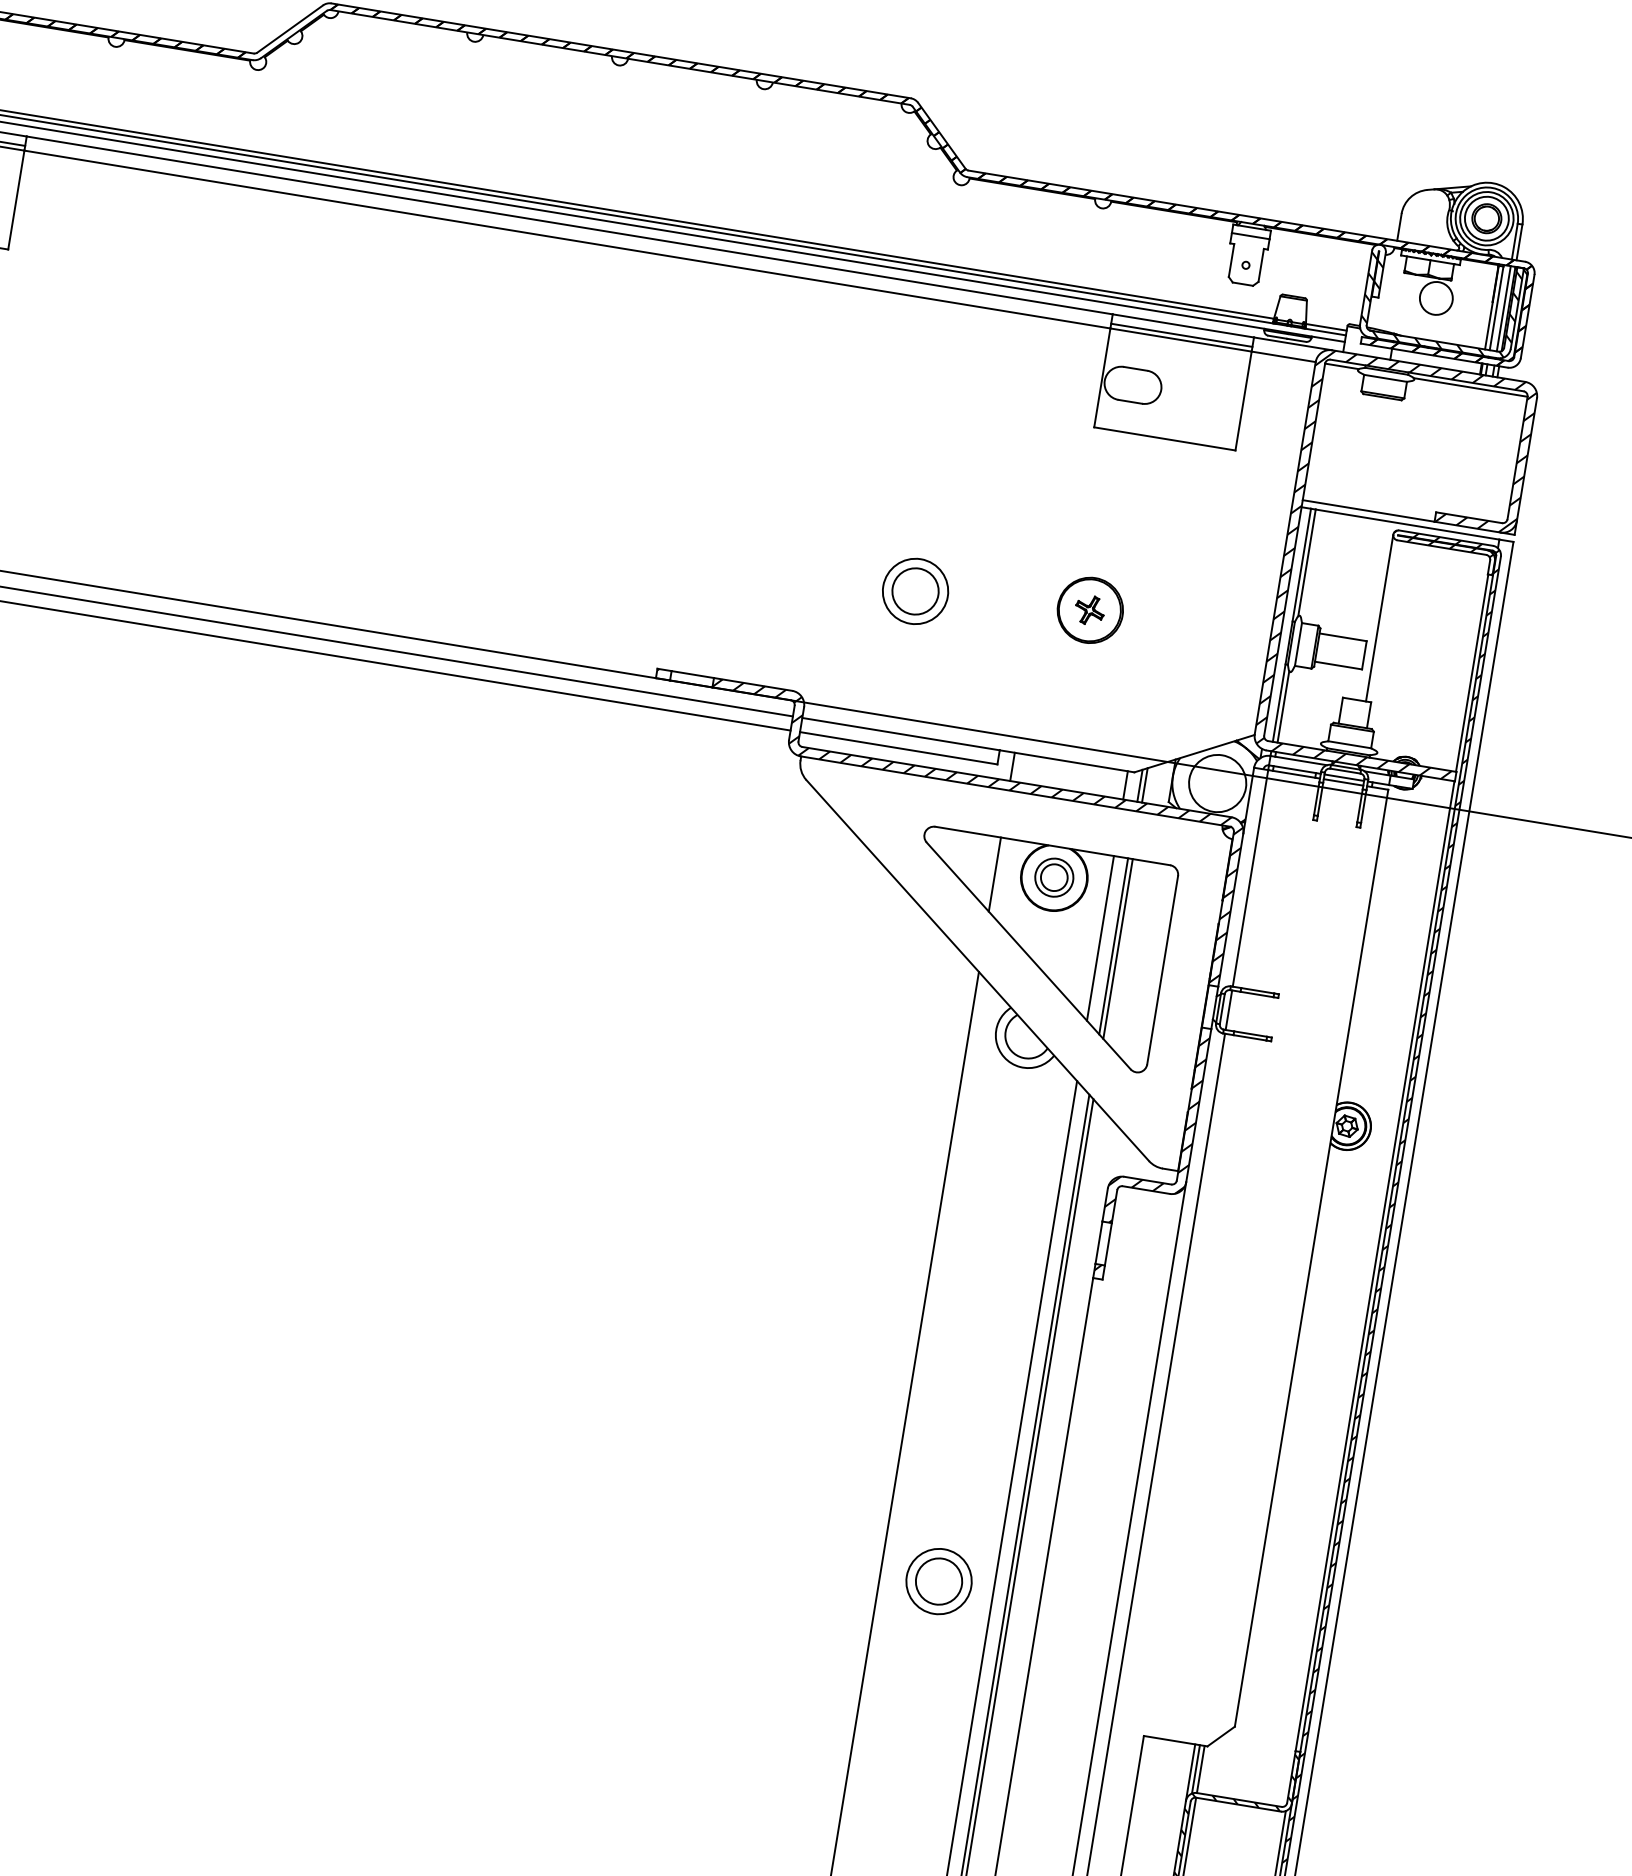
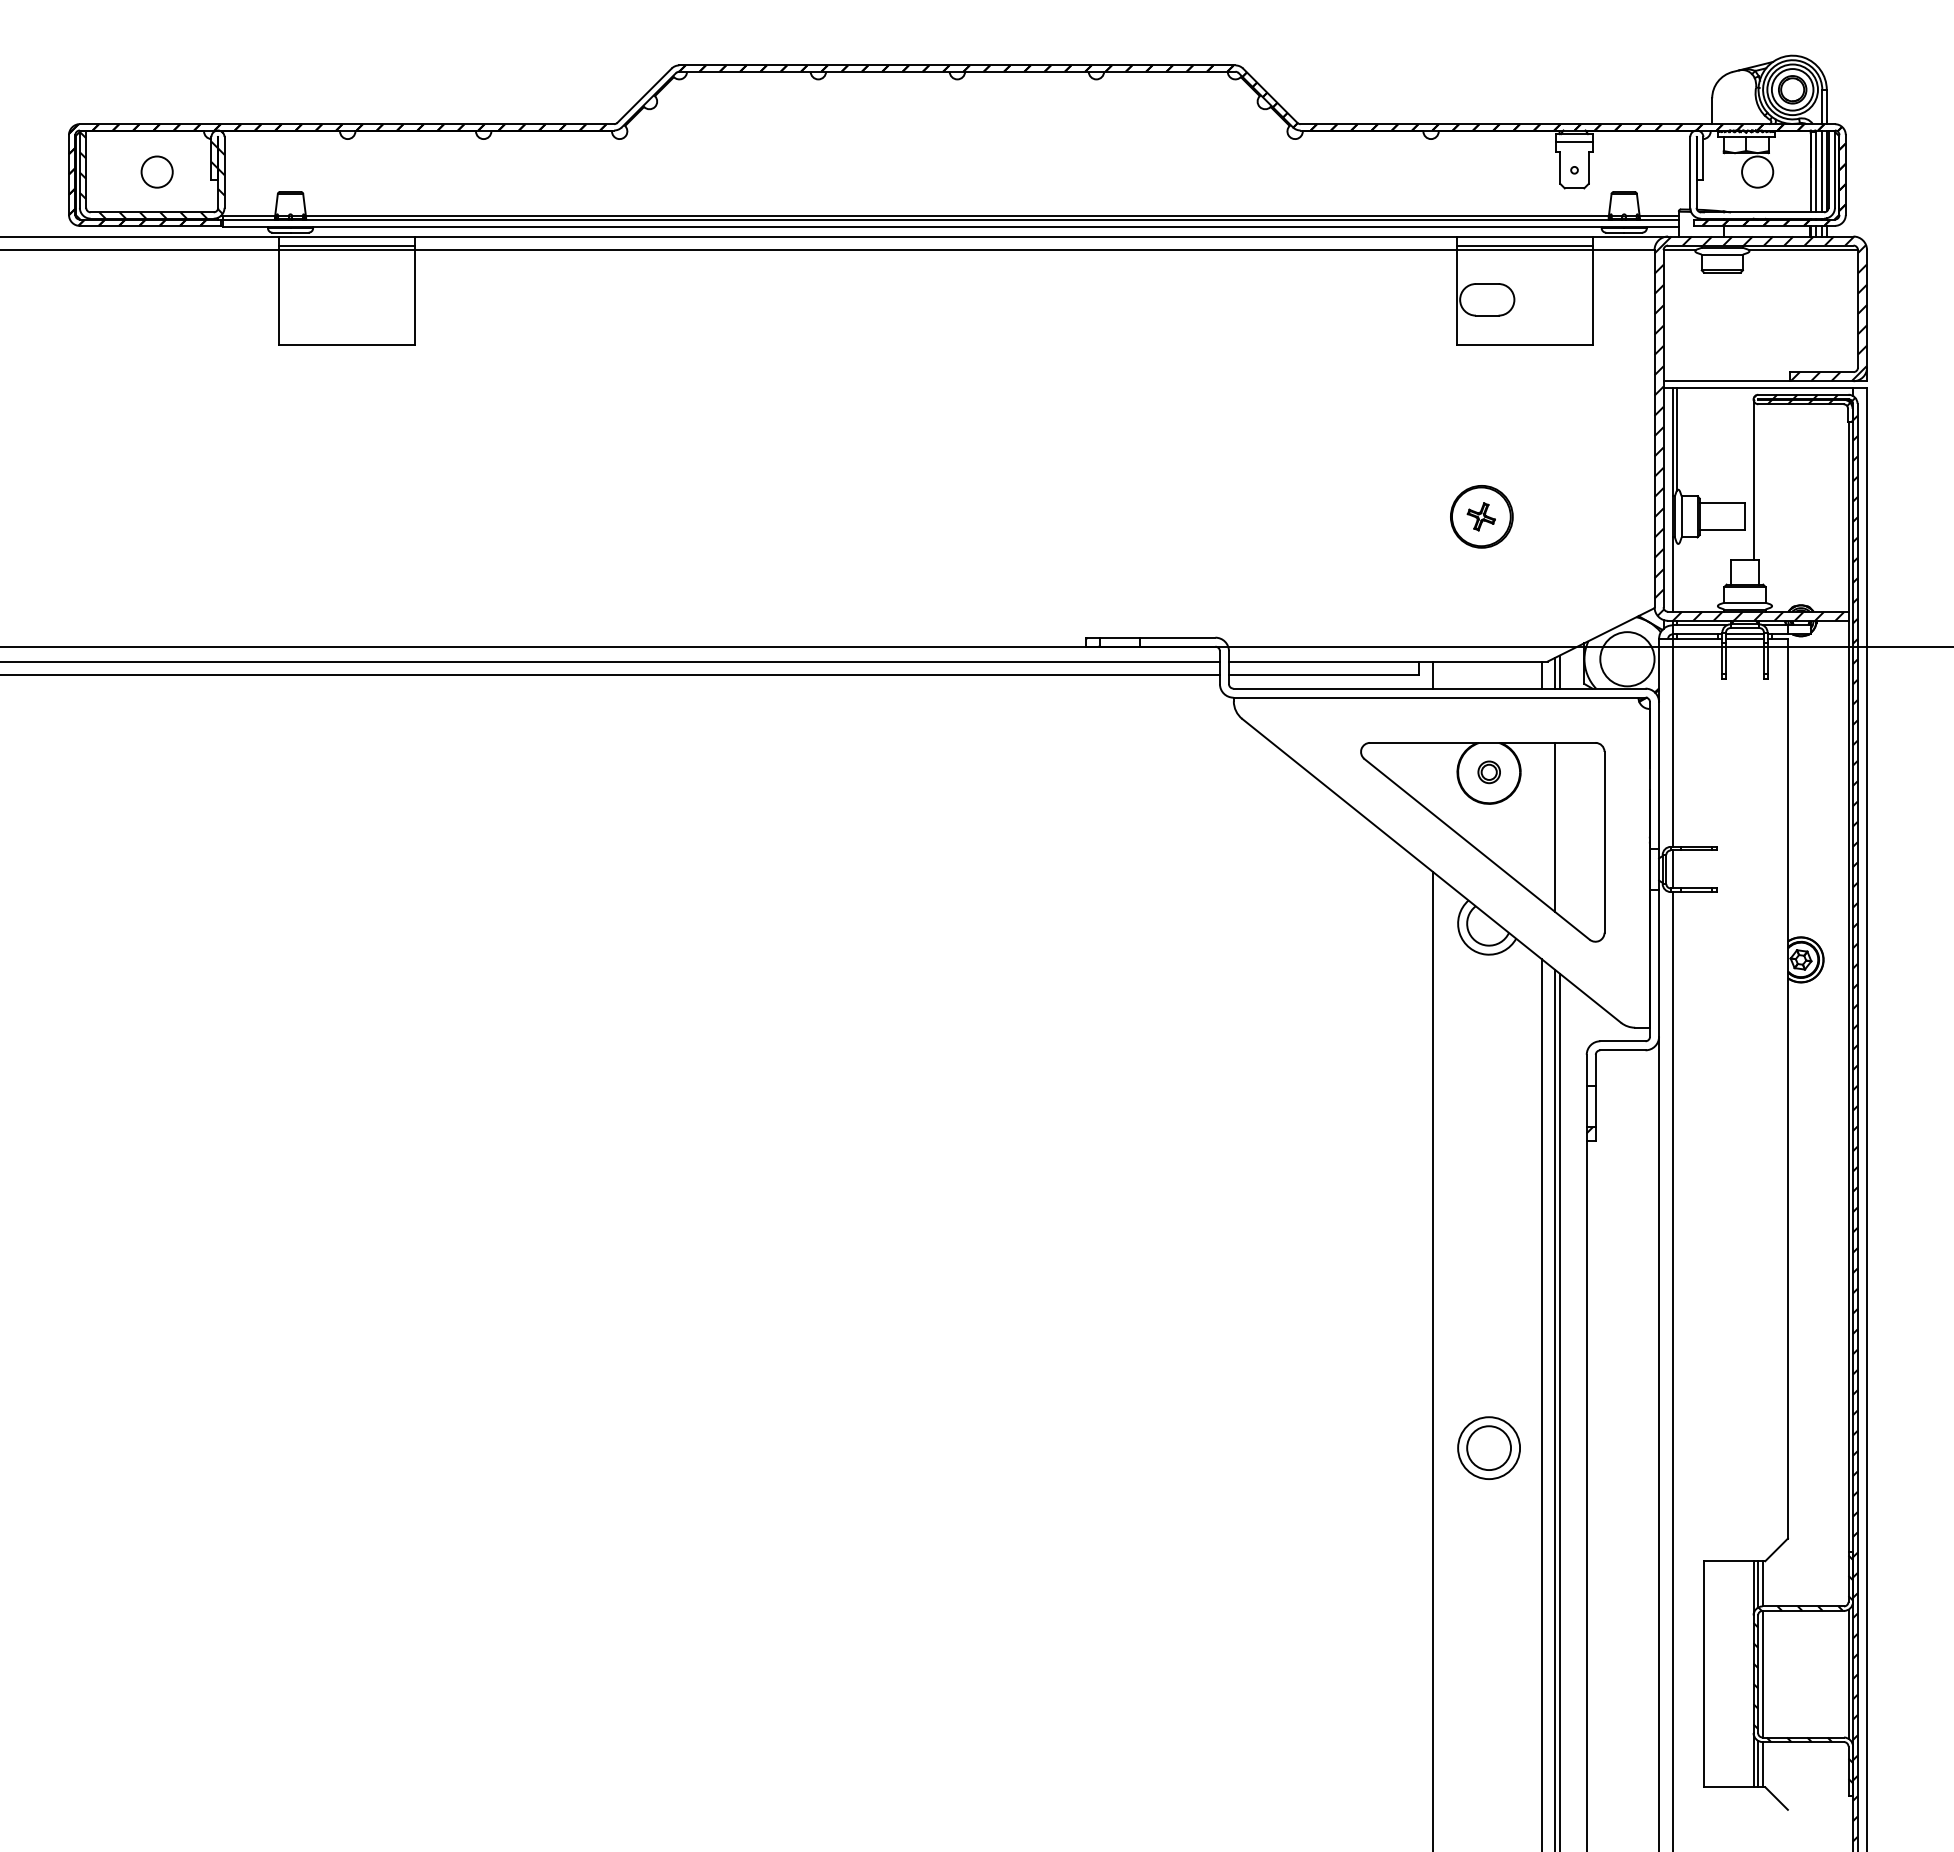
hatch: (1440, 303) -> (1762, 176), removed
part: (915, 591) -> (1315, 525), removed
line: (1283, 706) -> (1677, 577), removed
hatch: (966, 830) -> (1399, 741), removed
line: (995, 874) -> (1433, 778), removed
part: (1054, 877) -> (1489, 772), size x0.6
line: (1100, 937) -> (1541, 821), removed
line: (1118, 948) -> (1559, 828), removed
hatch: (1155, 1129) -> (1622, 992), removed

